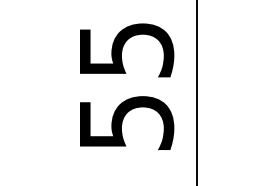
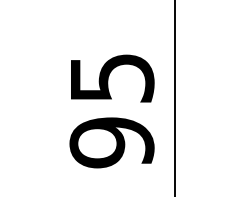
text: (125, 122) -> (111, 142), 55 -> 95

